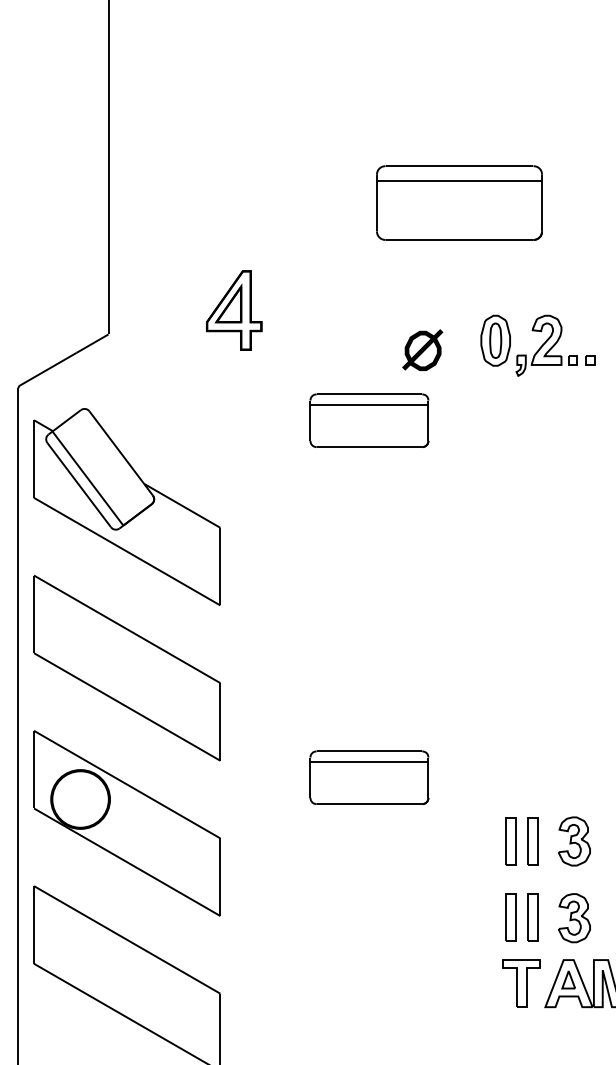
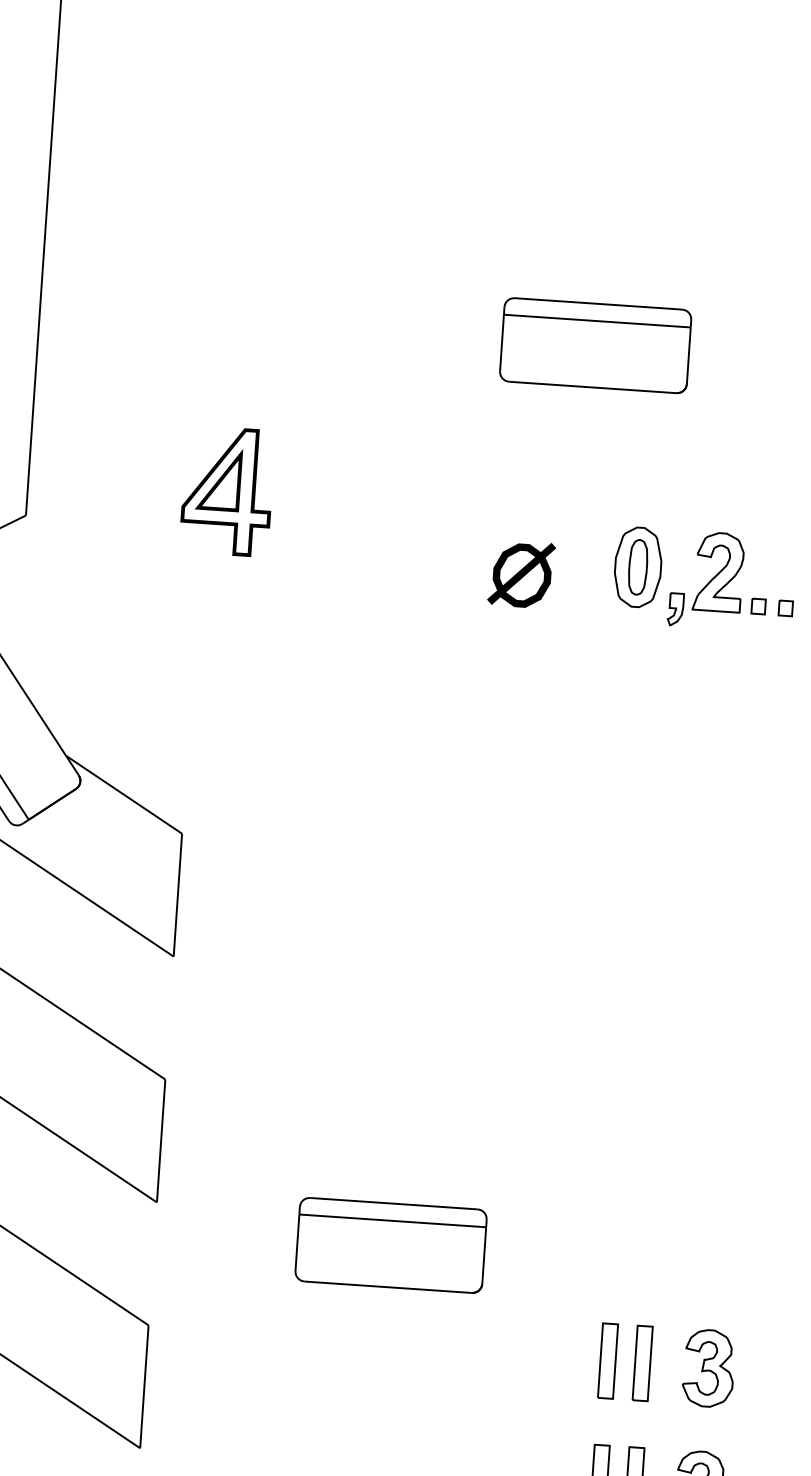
part: (459, 203) -> (595, 346), size x0.71
part: (369, 420) -> (429, 679), removed

